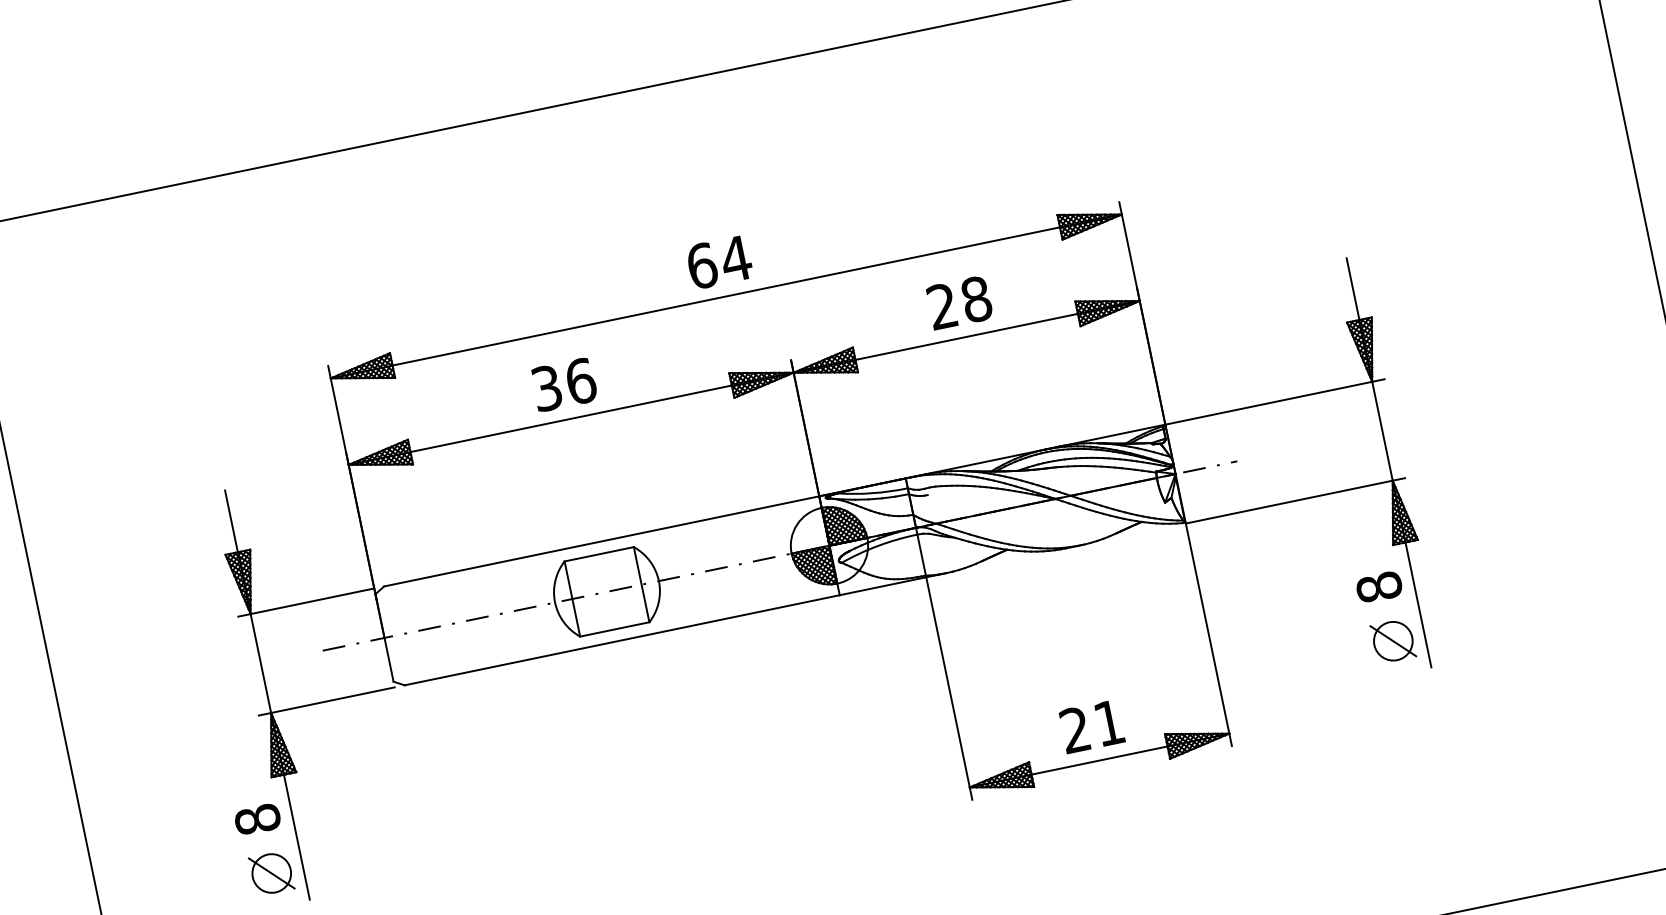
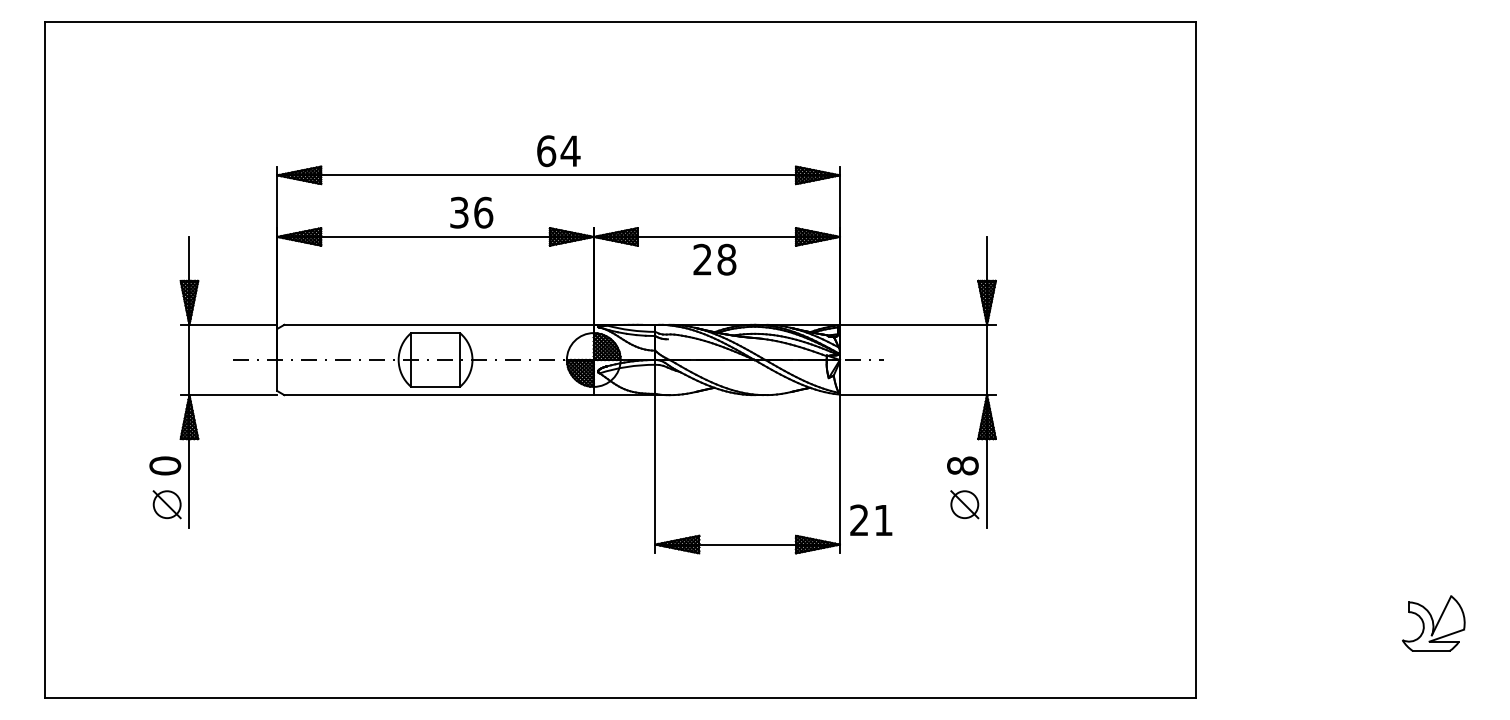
text: (959, 302) -> (714, 259), moved
text: (563, 384) -> (471, 212), moved
text: (1092, 725) -> (871, 519), moved
text: (257, 818) -> (165, 465), 8 -> 0

